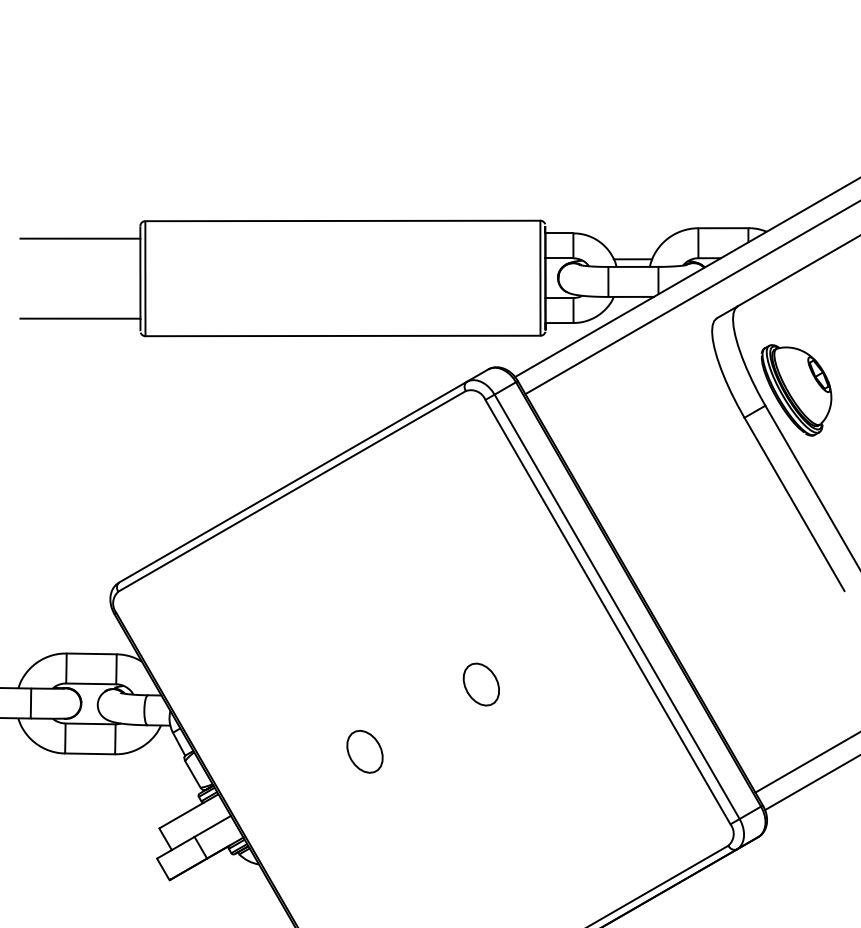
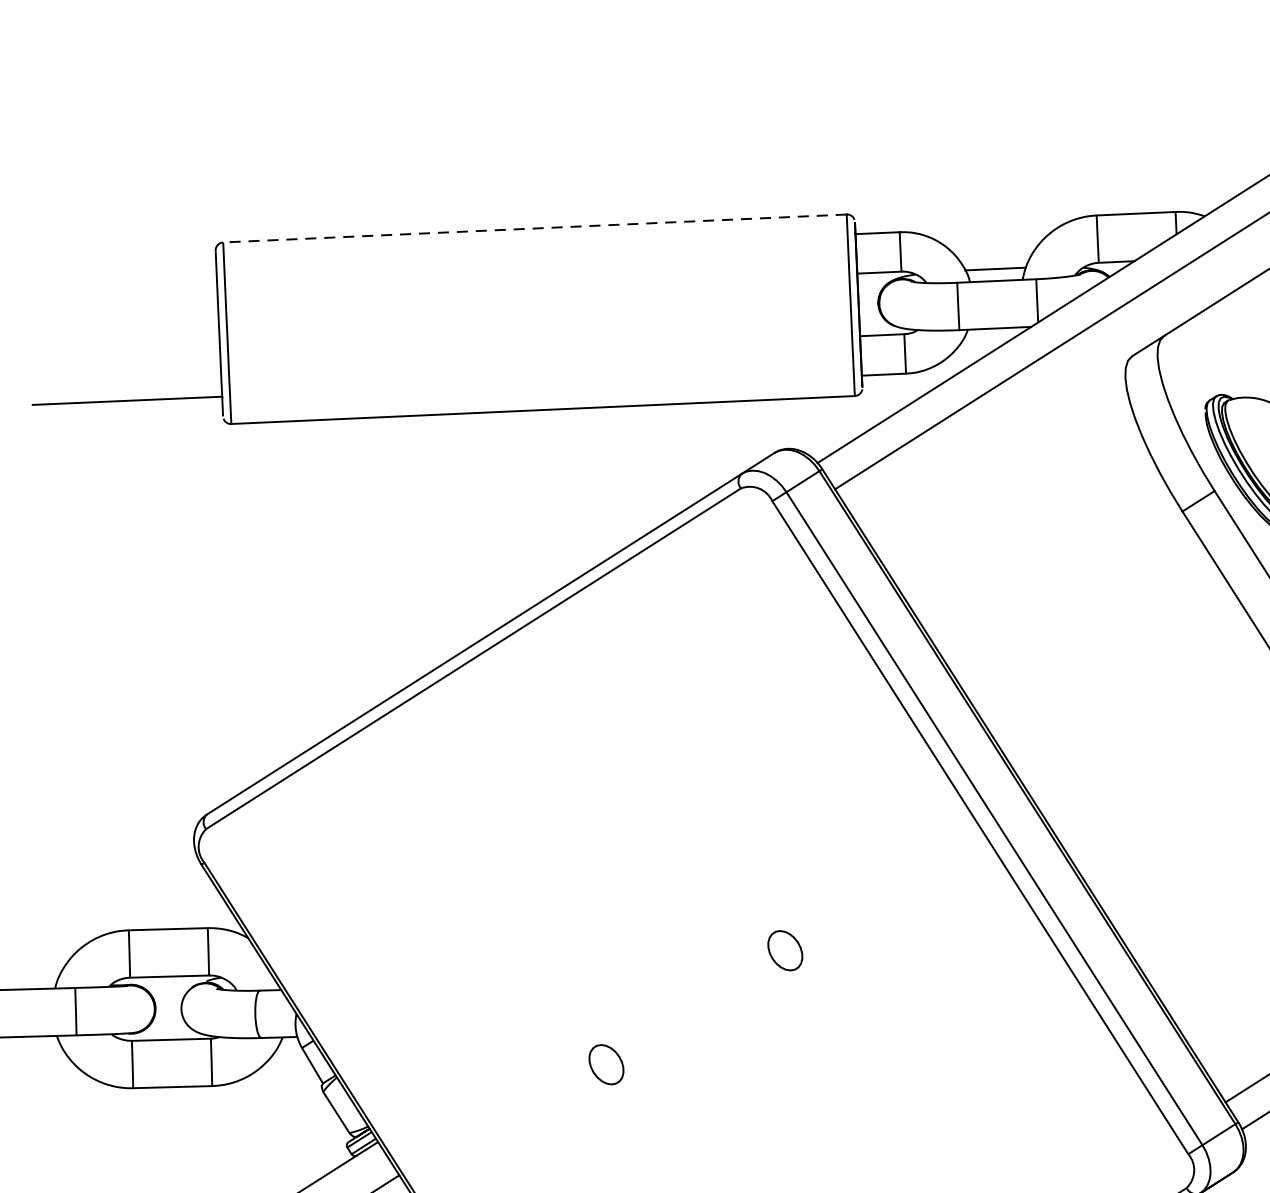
line: (342, 220) -> (534, 227), solid -> dashed
line: (80, 238) -> (122, 274), removed
part: (480, 684) -> (784, 950), size x0.6
part: (364, 751) -> (605, 1064), size x0.6

